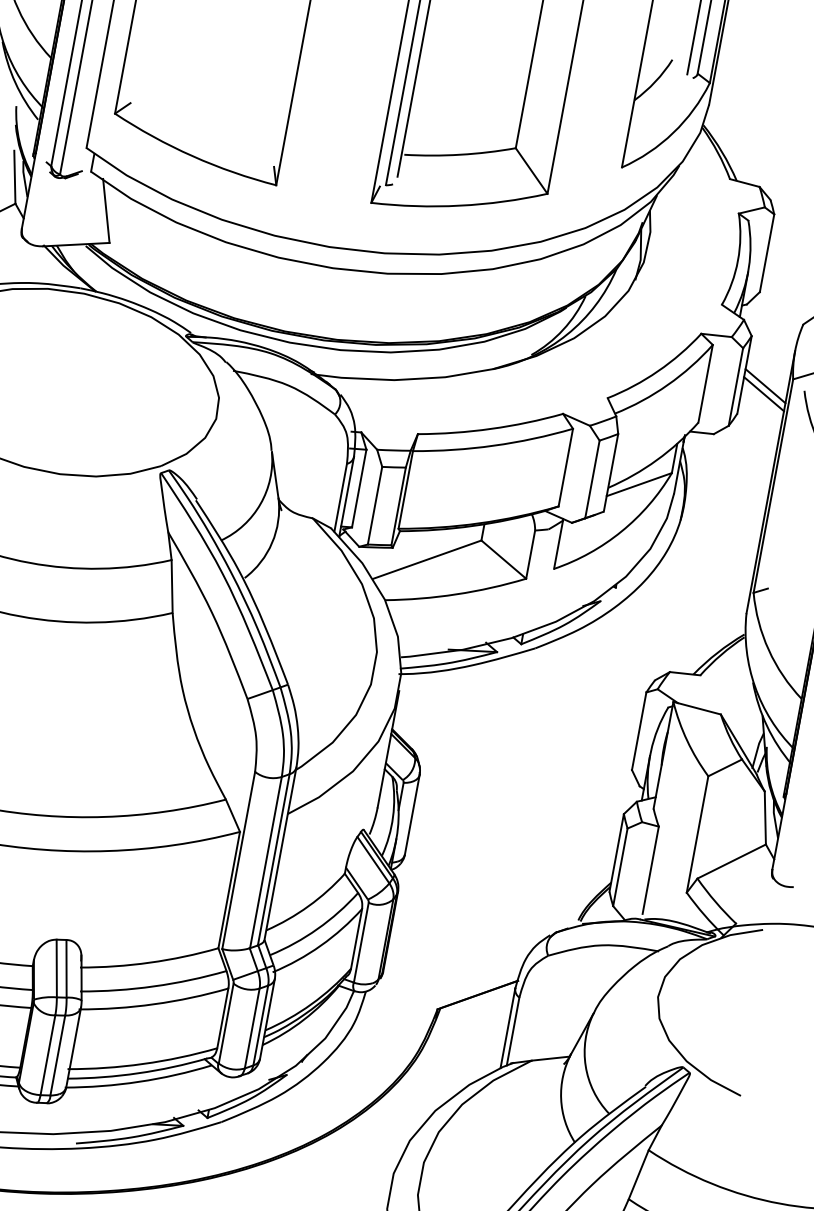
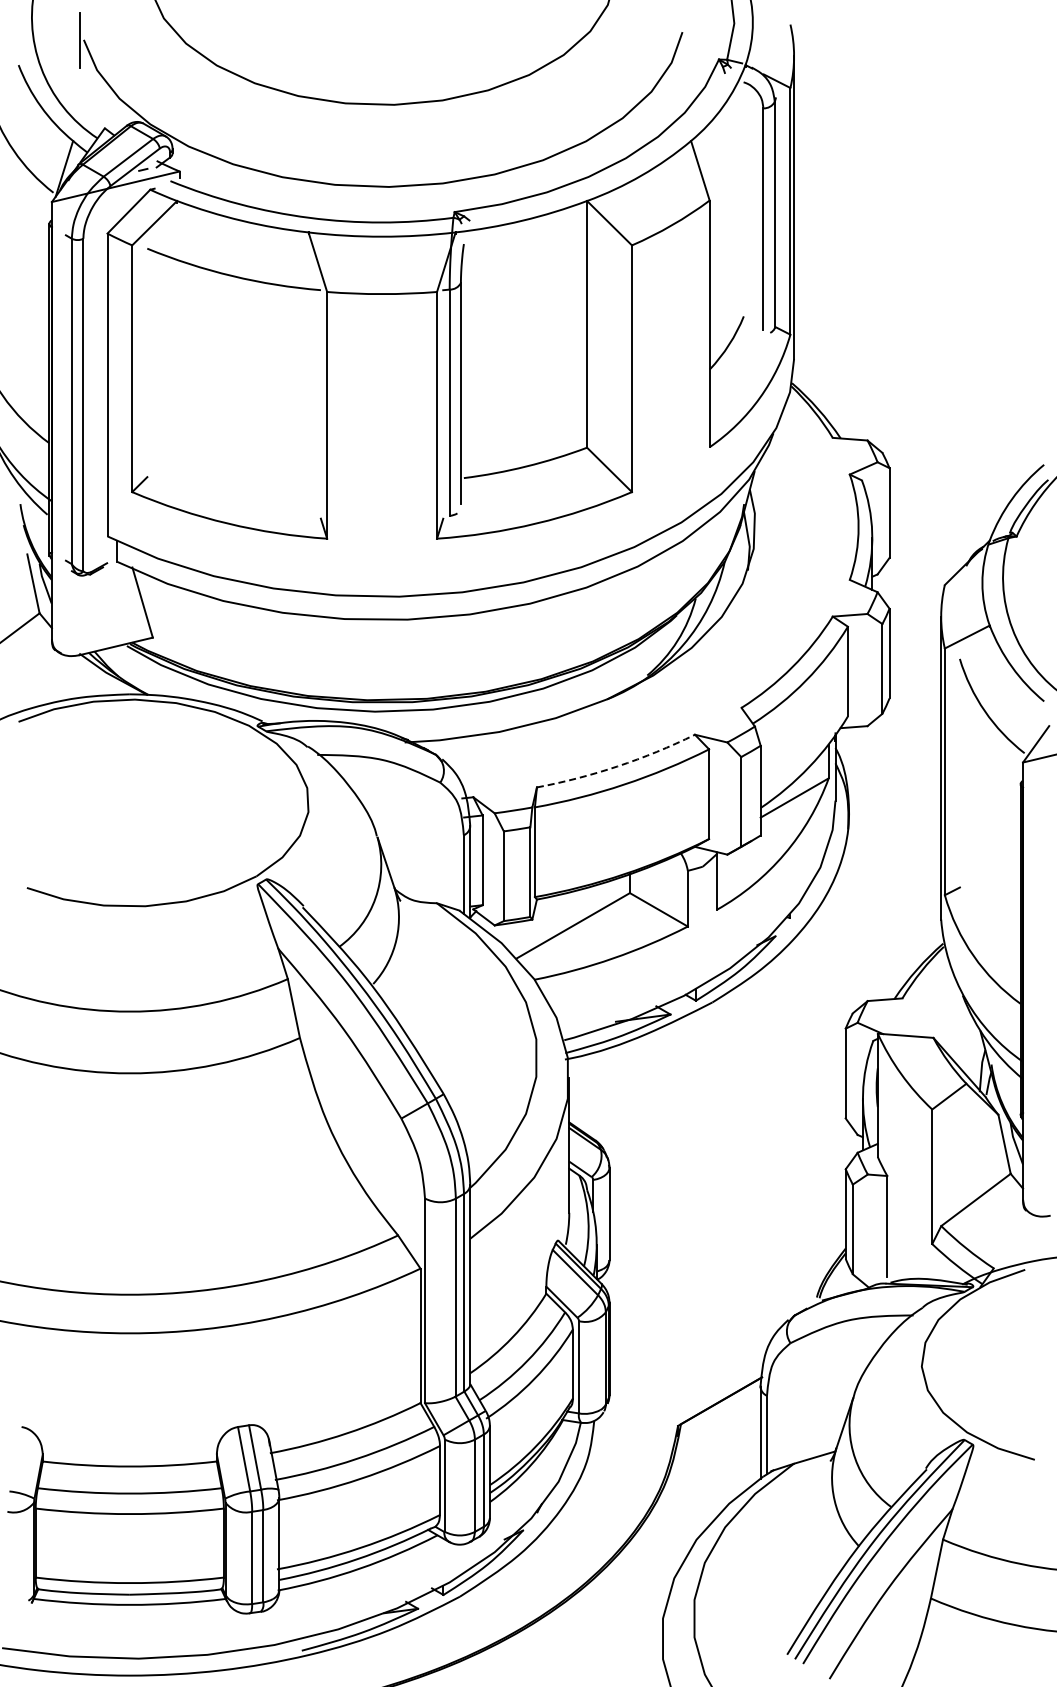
line: (765, 385) -> (915, 661), removed
line: (764, 394) -> (915, 671), removed
arc: (490, 428) -> (617, 766), solid -> dashed

